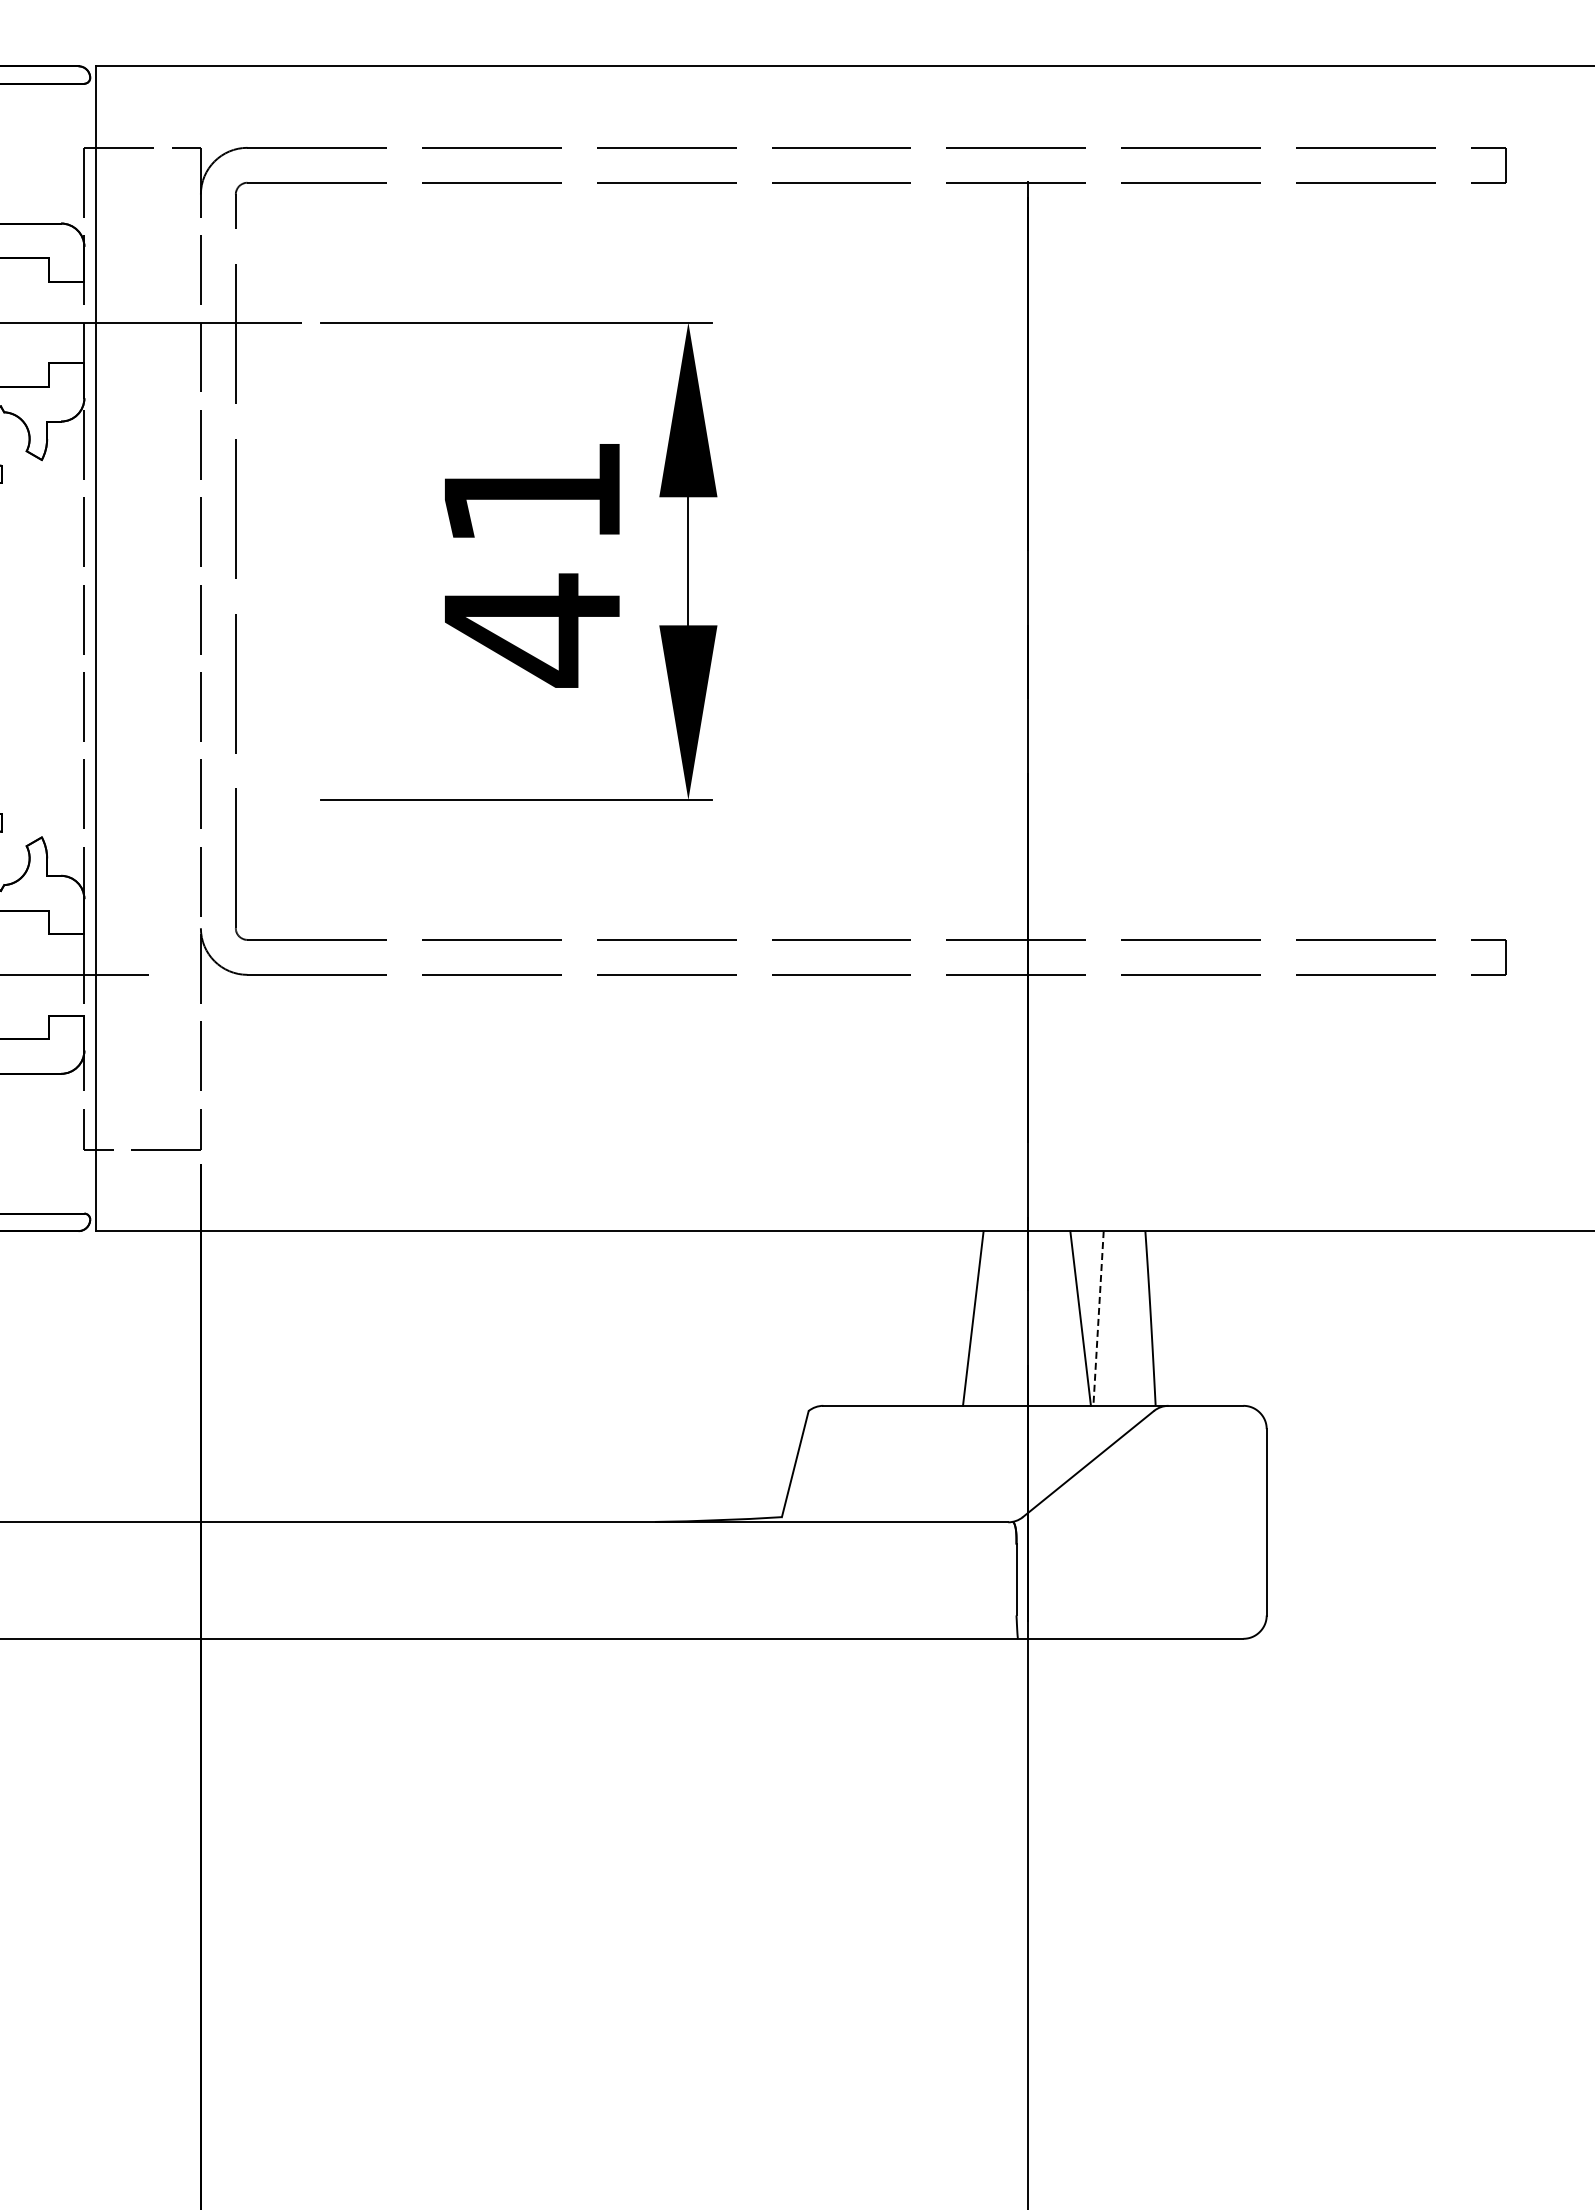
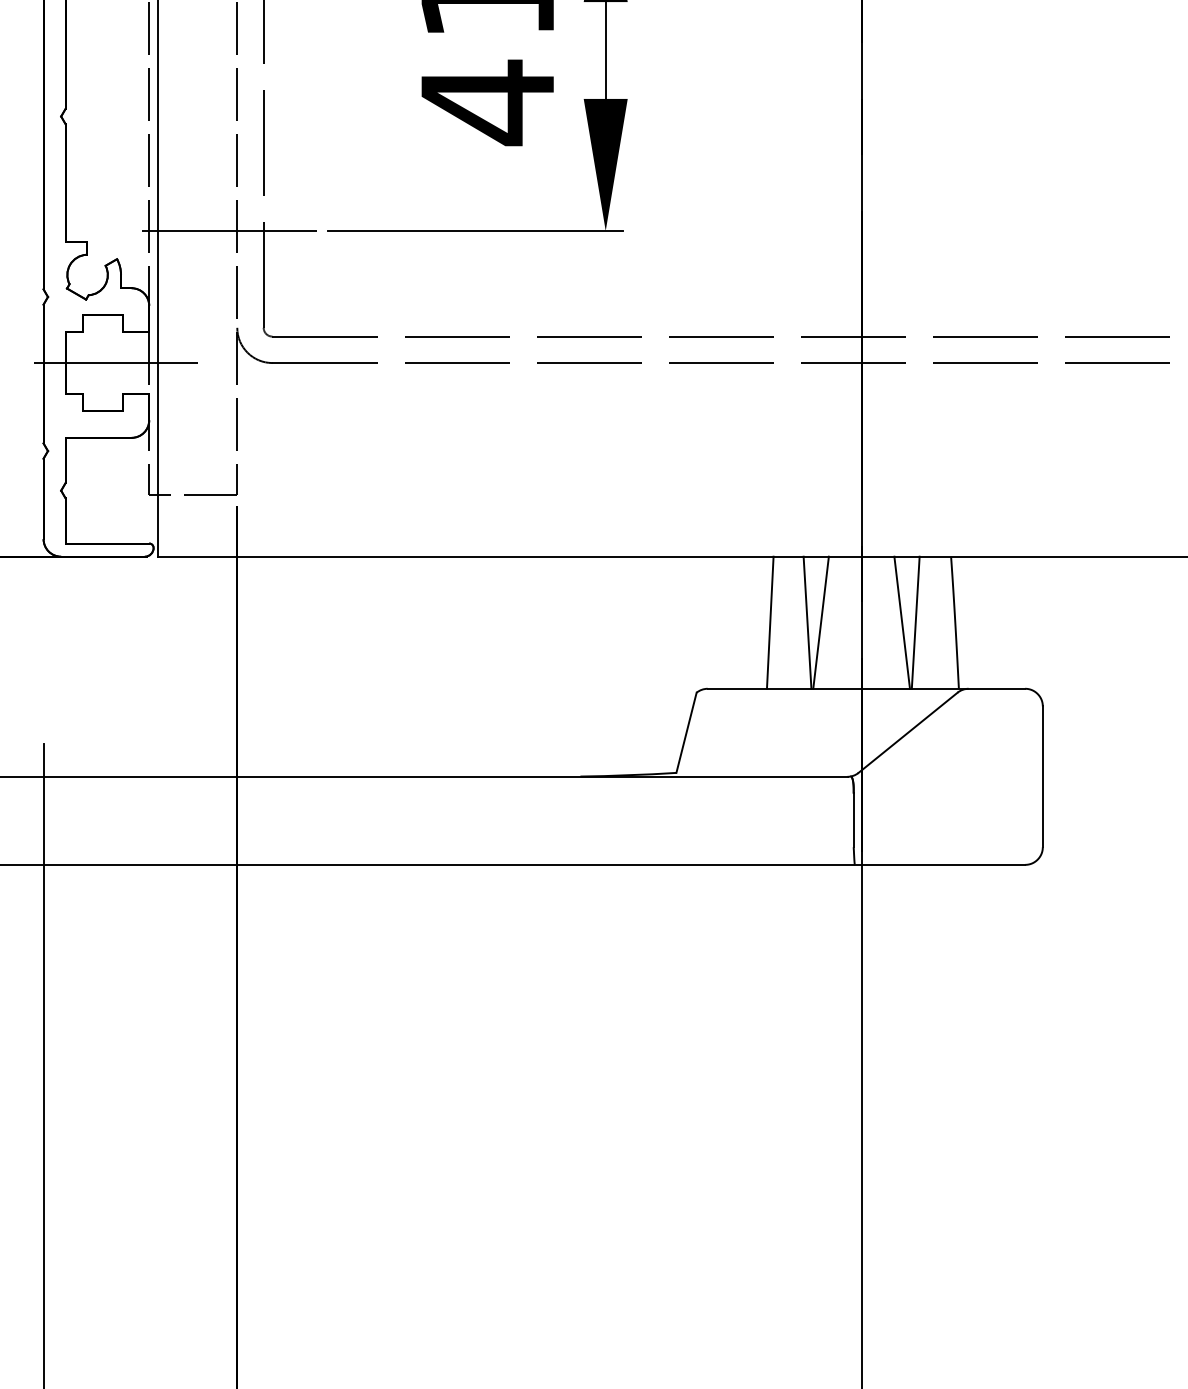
line: (190, 800) -> (229, 231), added
line: (905, 1318) -> (769, 622), added
line: (955, 1318) -> (807, 622), added
line: (1098, 1318) -> (915, 622), dashed -> solid

